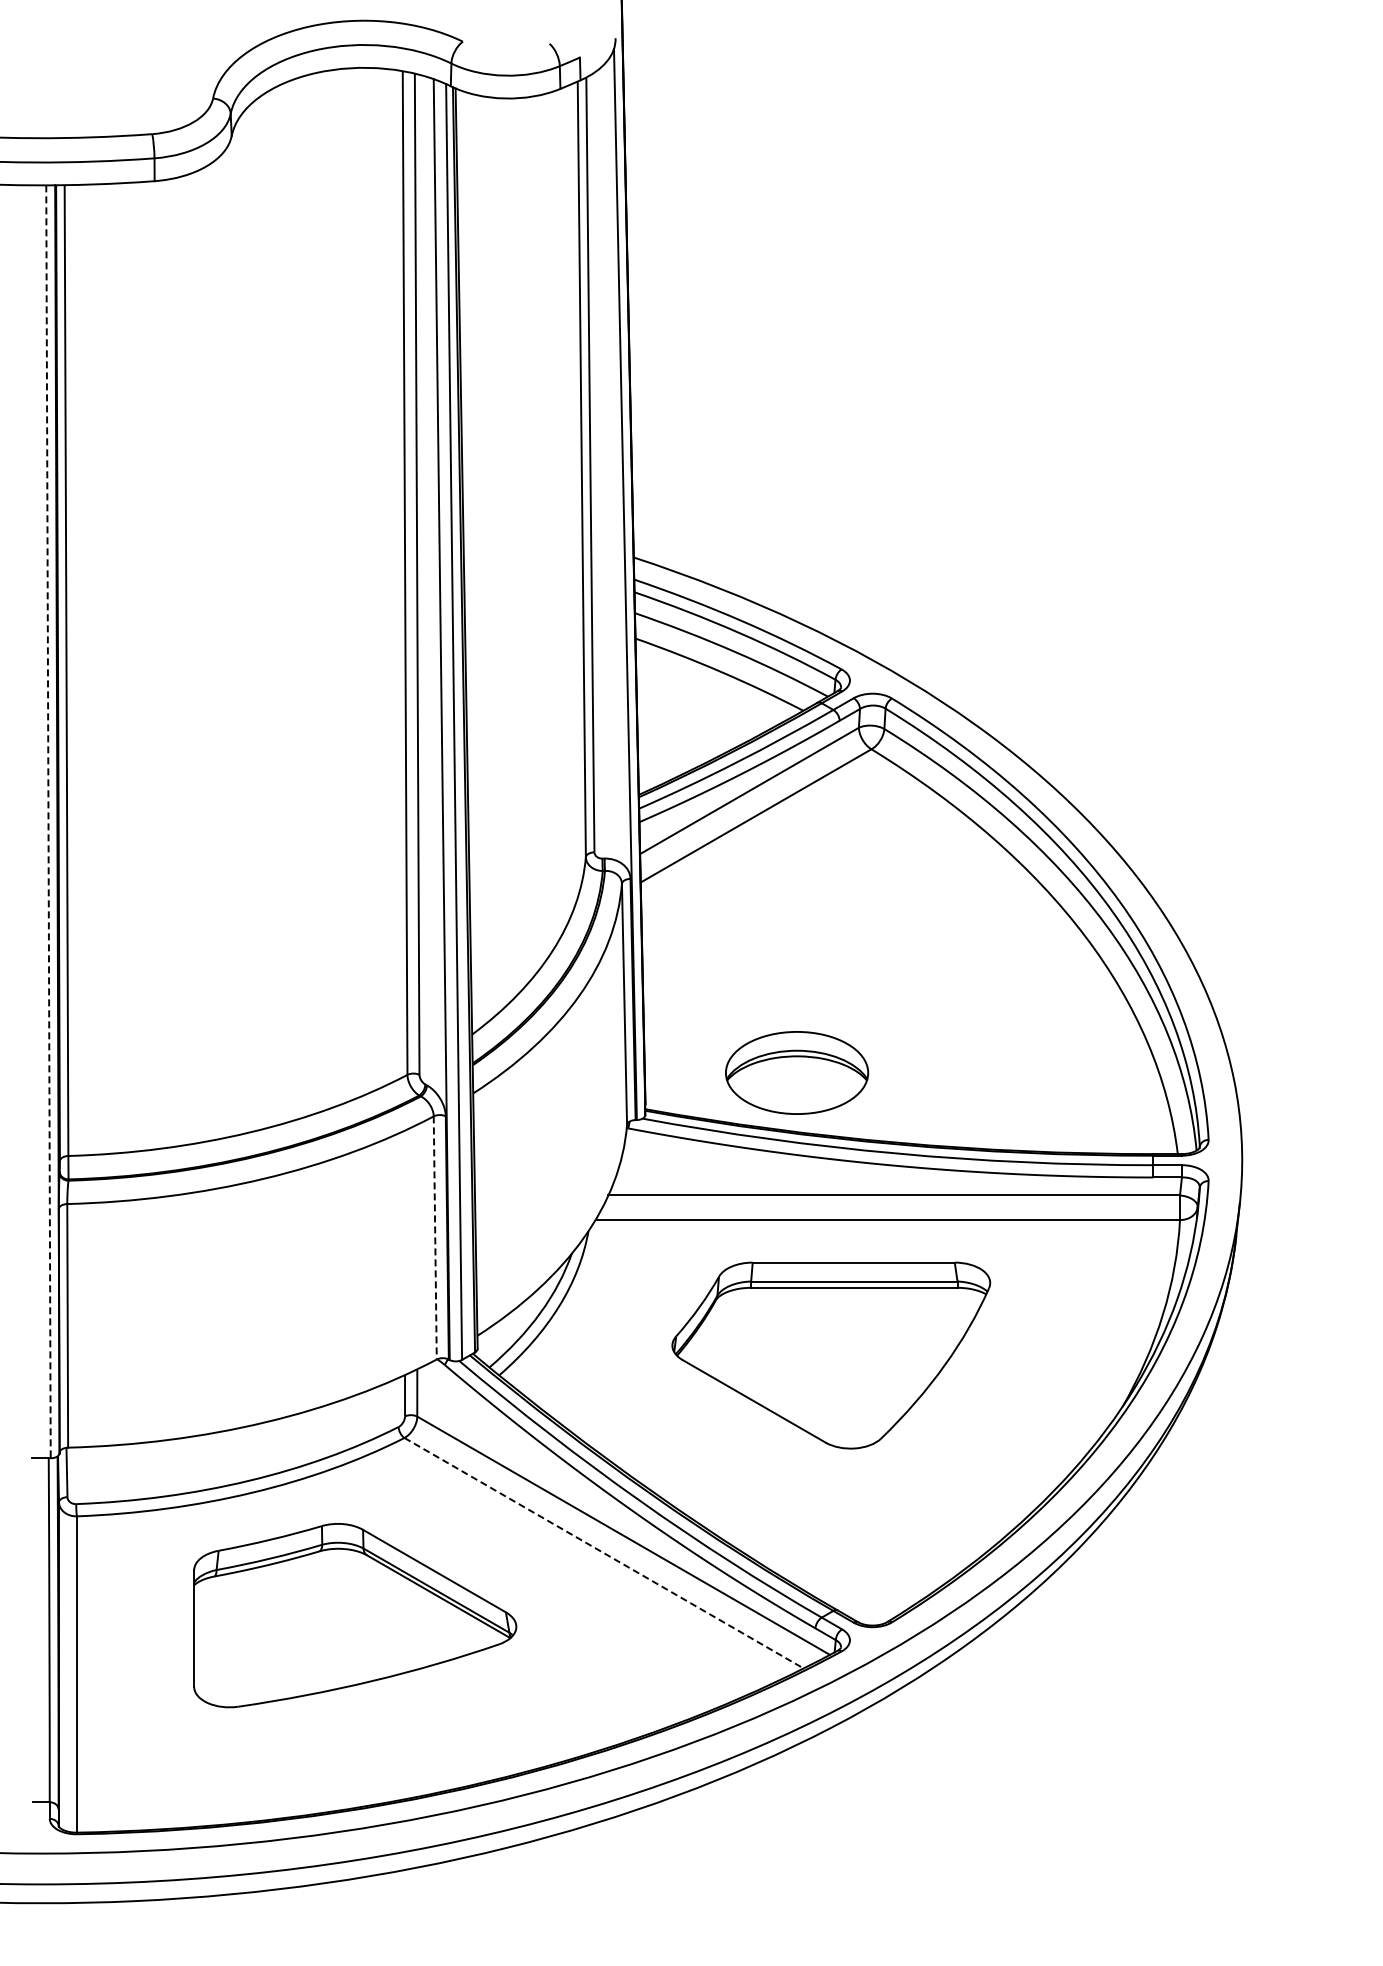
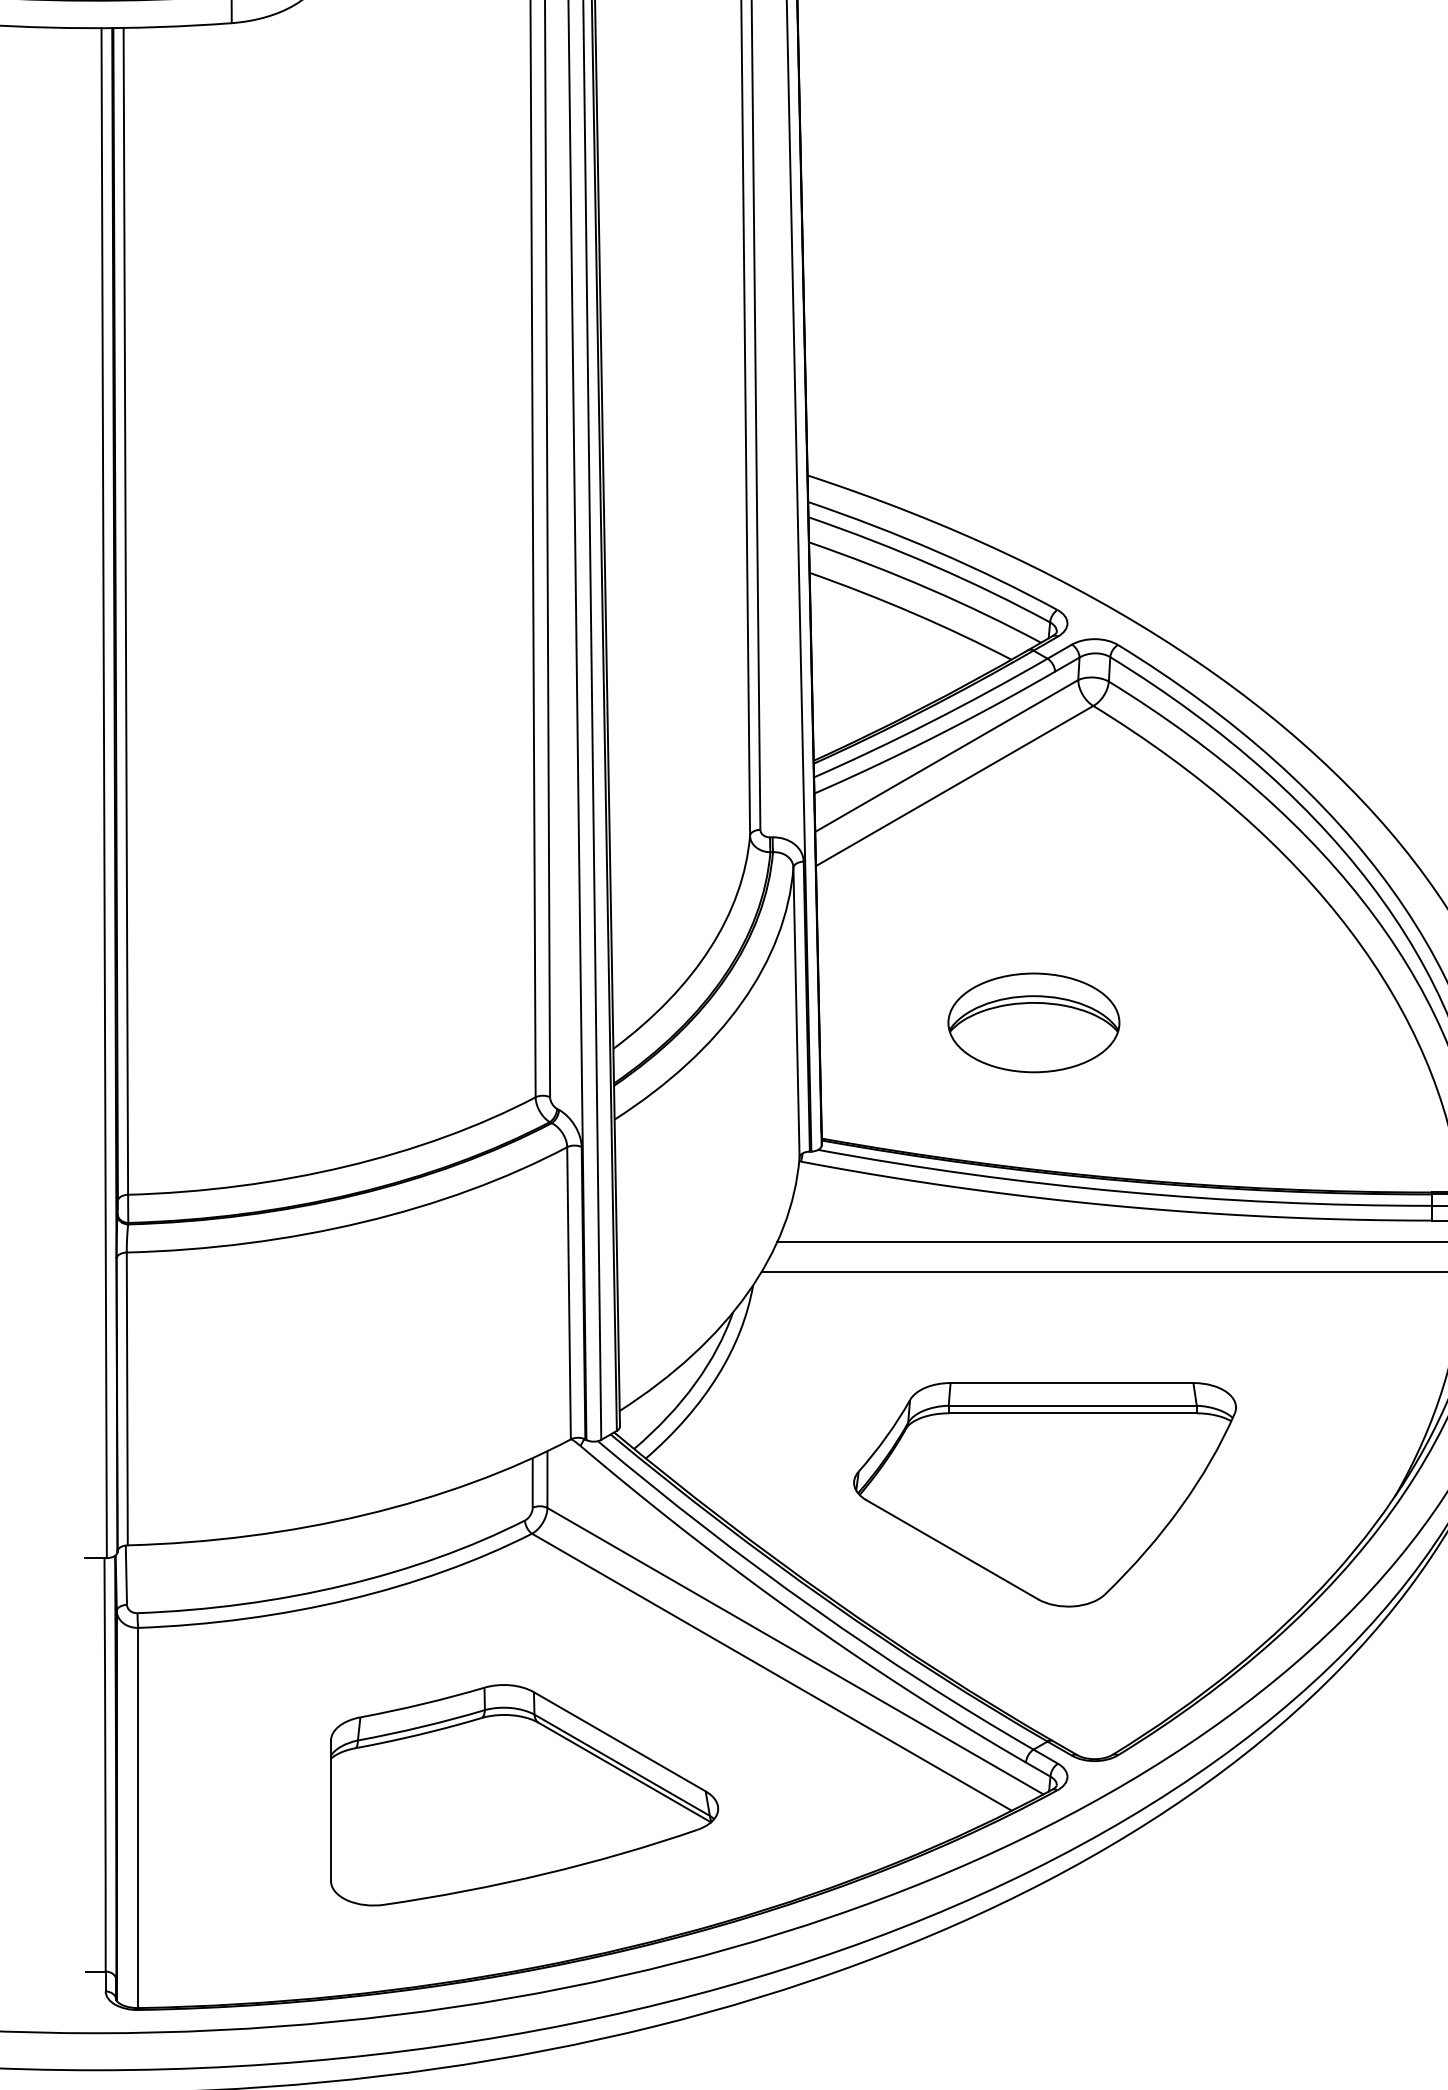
line: (48, 822) -> (104, 793), dashed -> solid
part: (797, 1072) -> (1034, 1022), moved
line: (435, 1237) -> (569, 1292), dashed -> solid
part: (831, 1355) -> (1045, 1494), moved
line: (604, 1553) -> (772, 1672), dashed -> solid
part: (355, 1615) -> (524, 1795), moved

